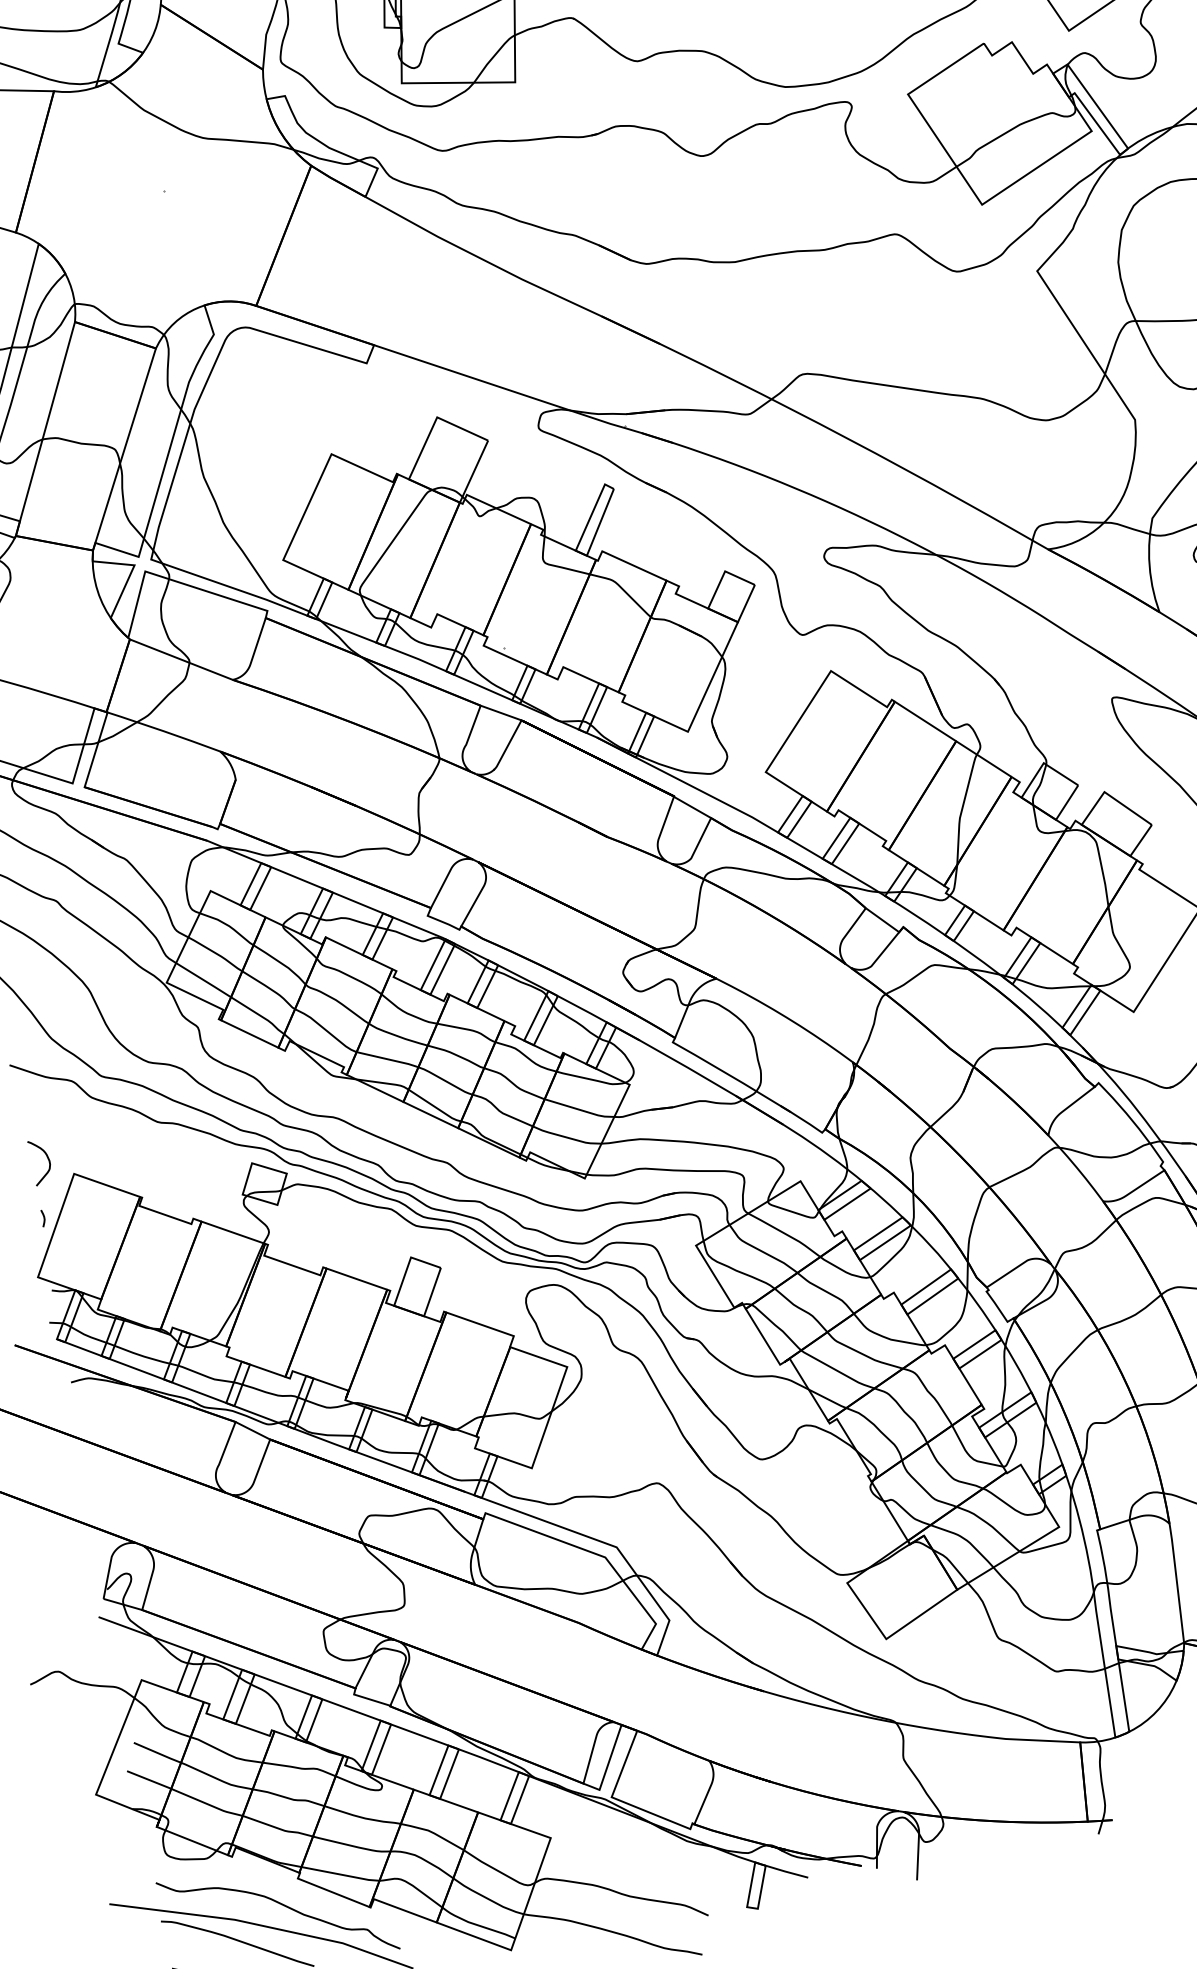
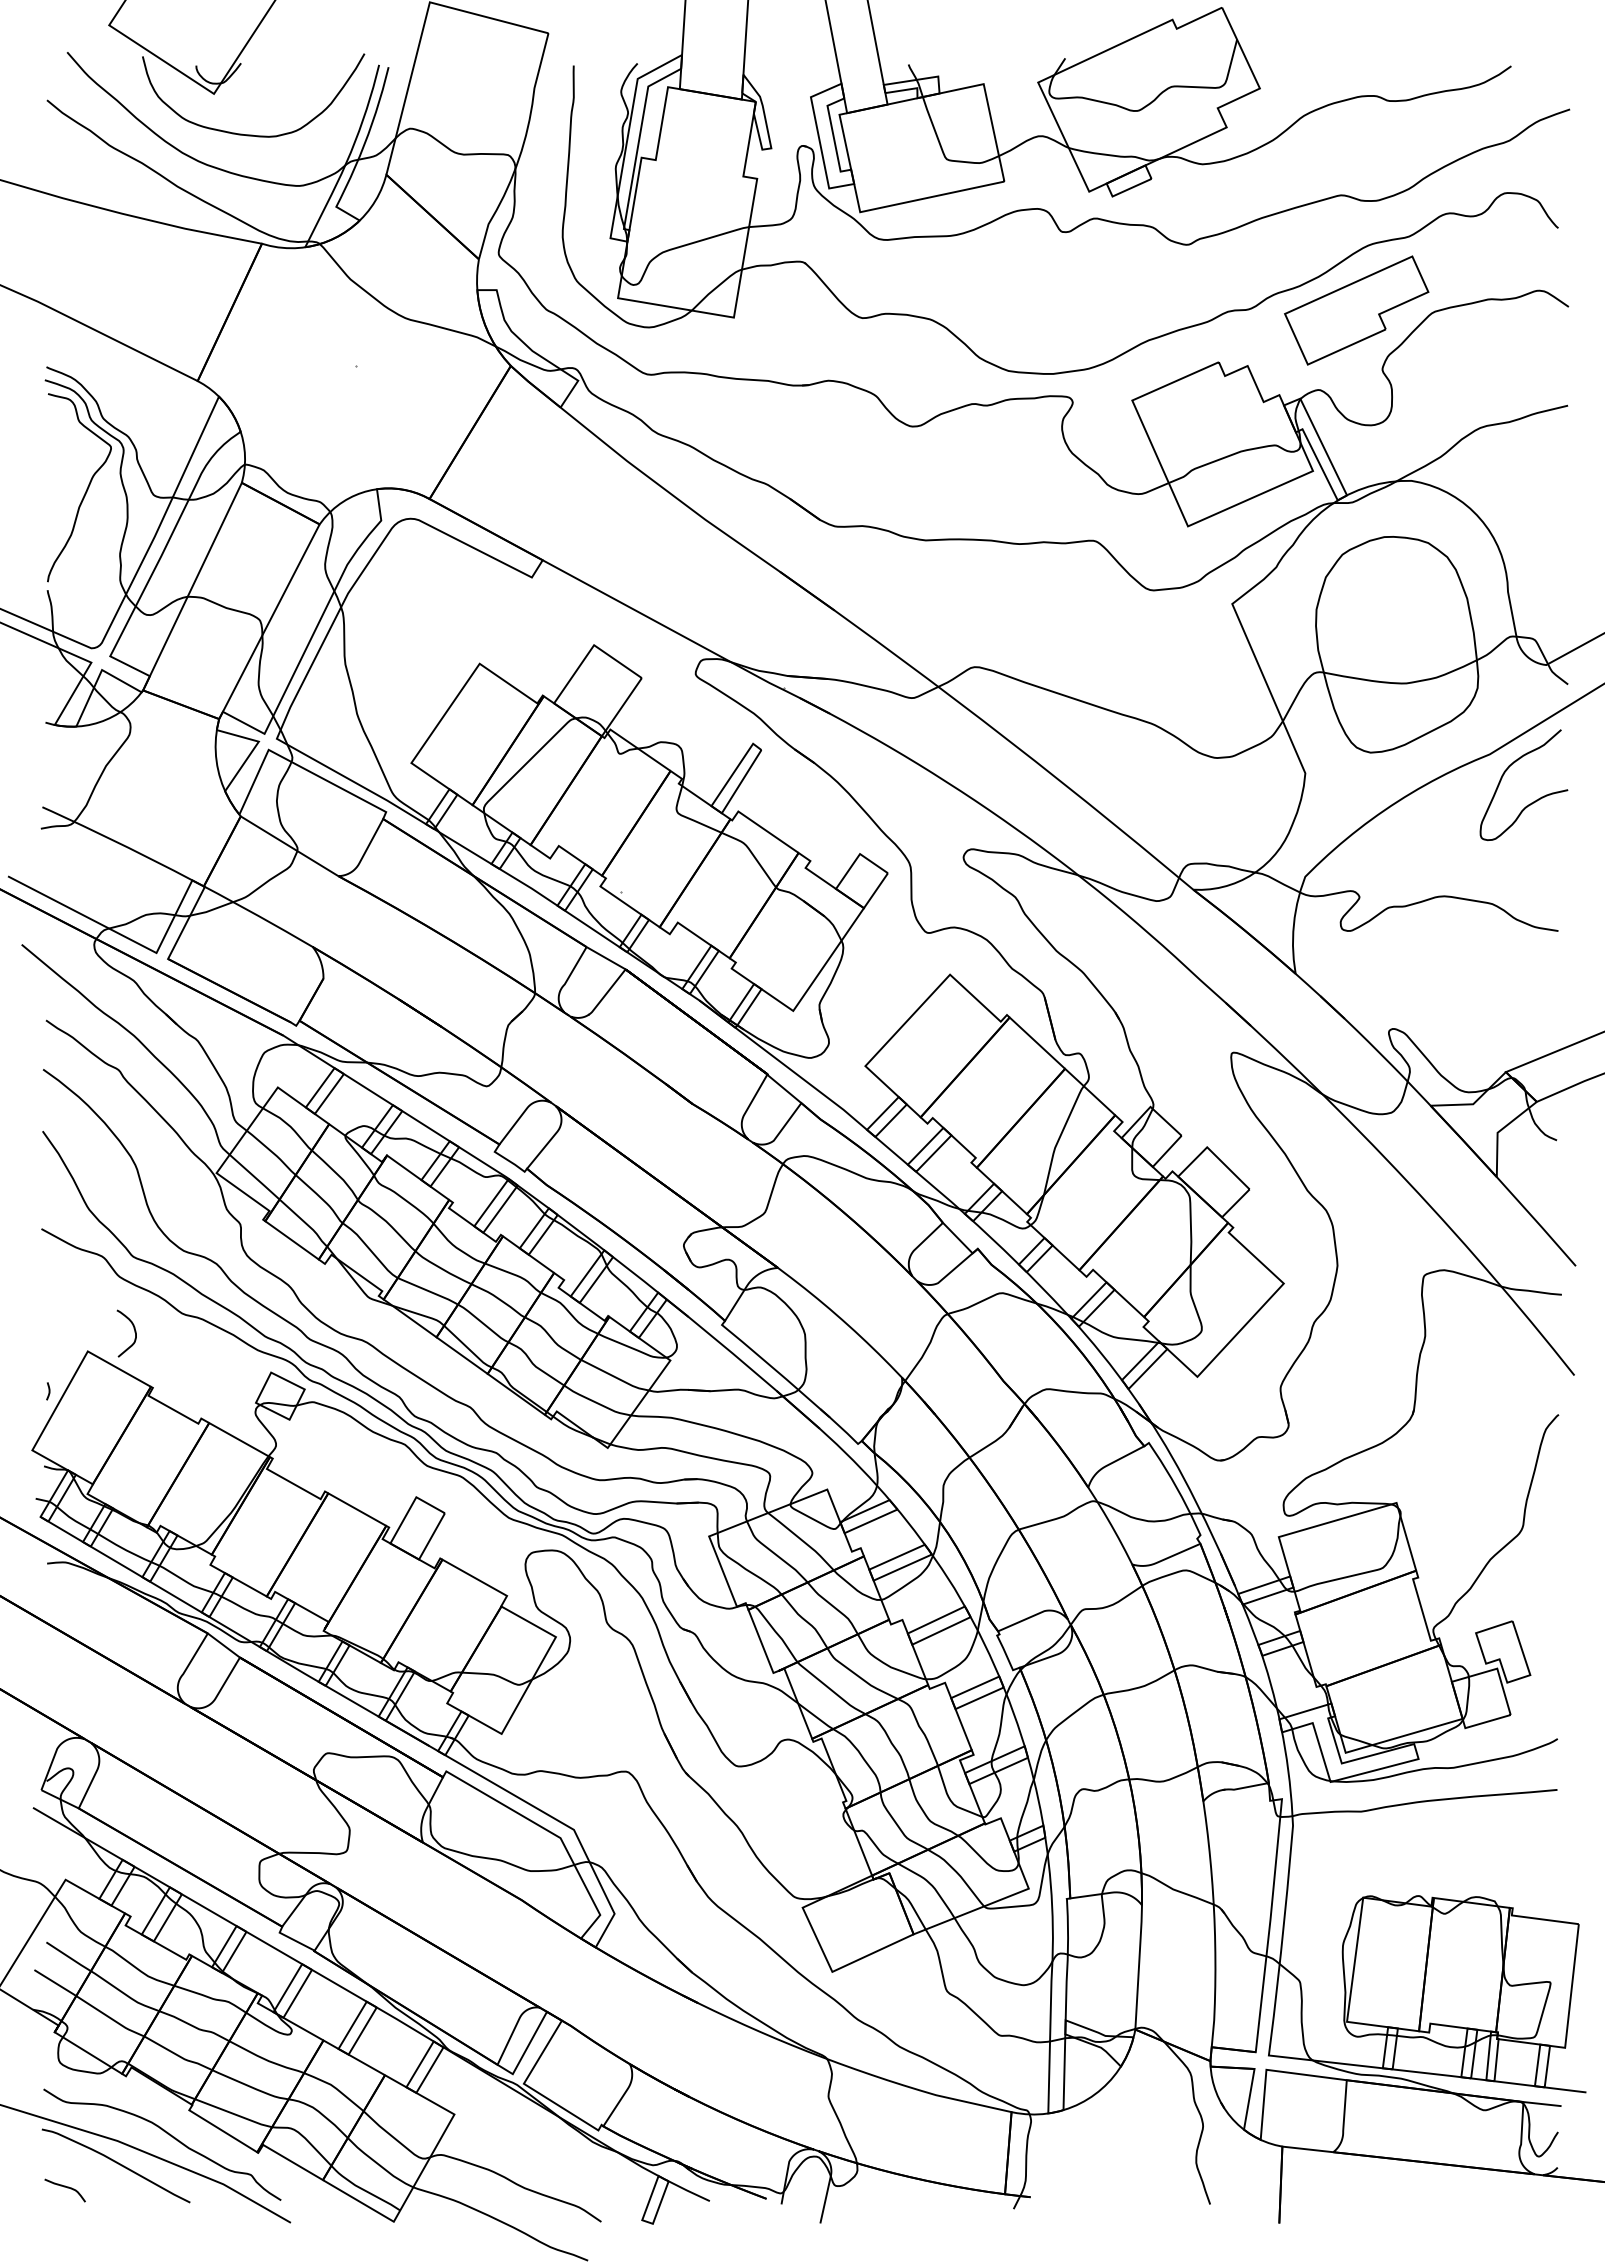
curve: (47, 1159) -> (134, 1332), moved

